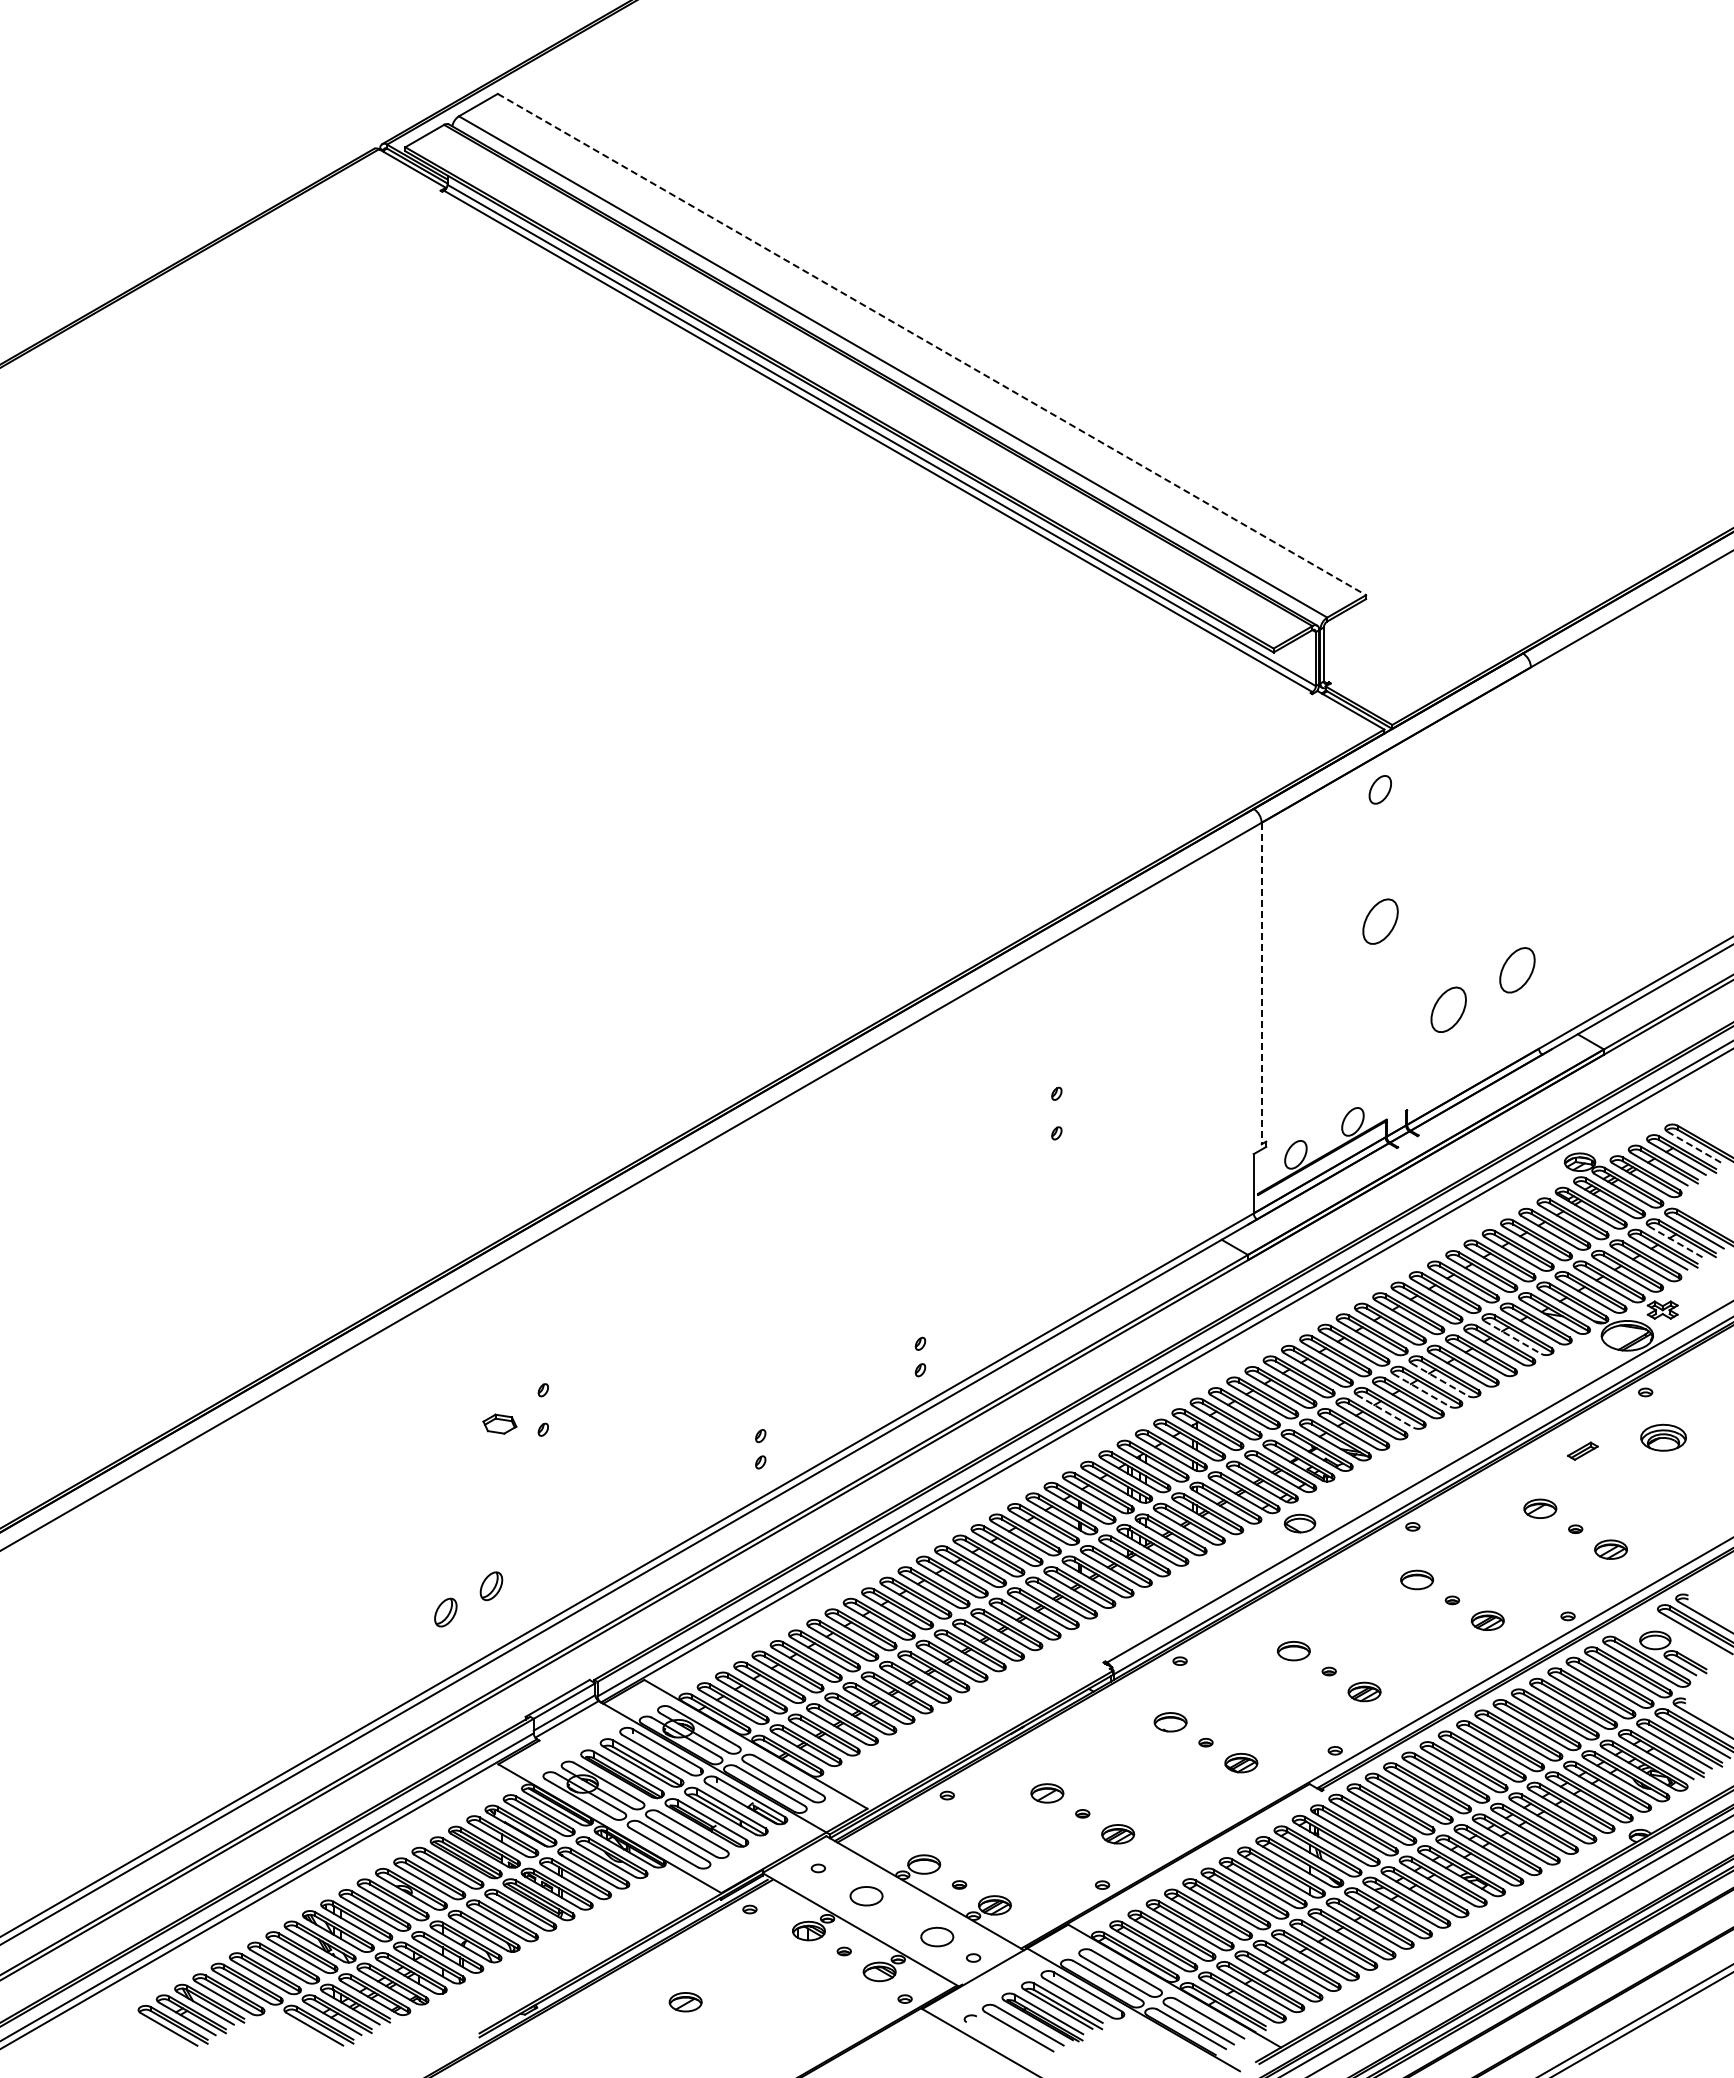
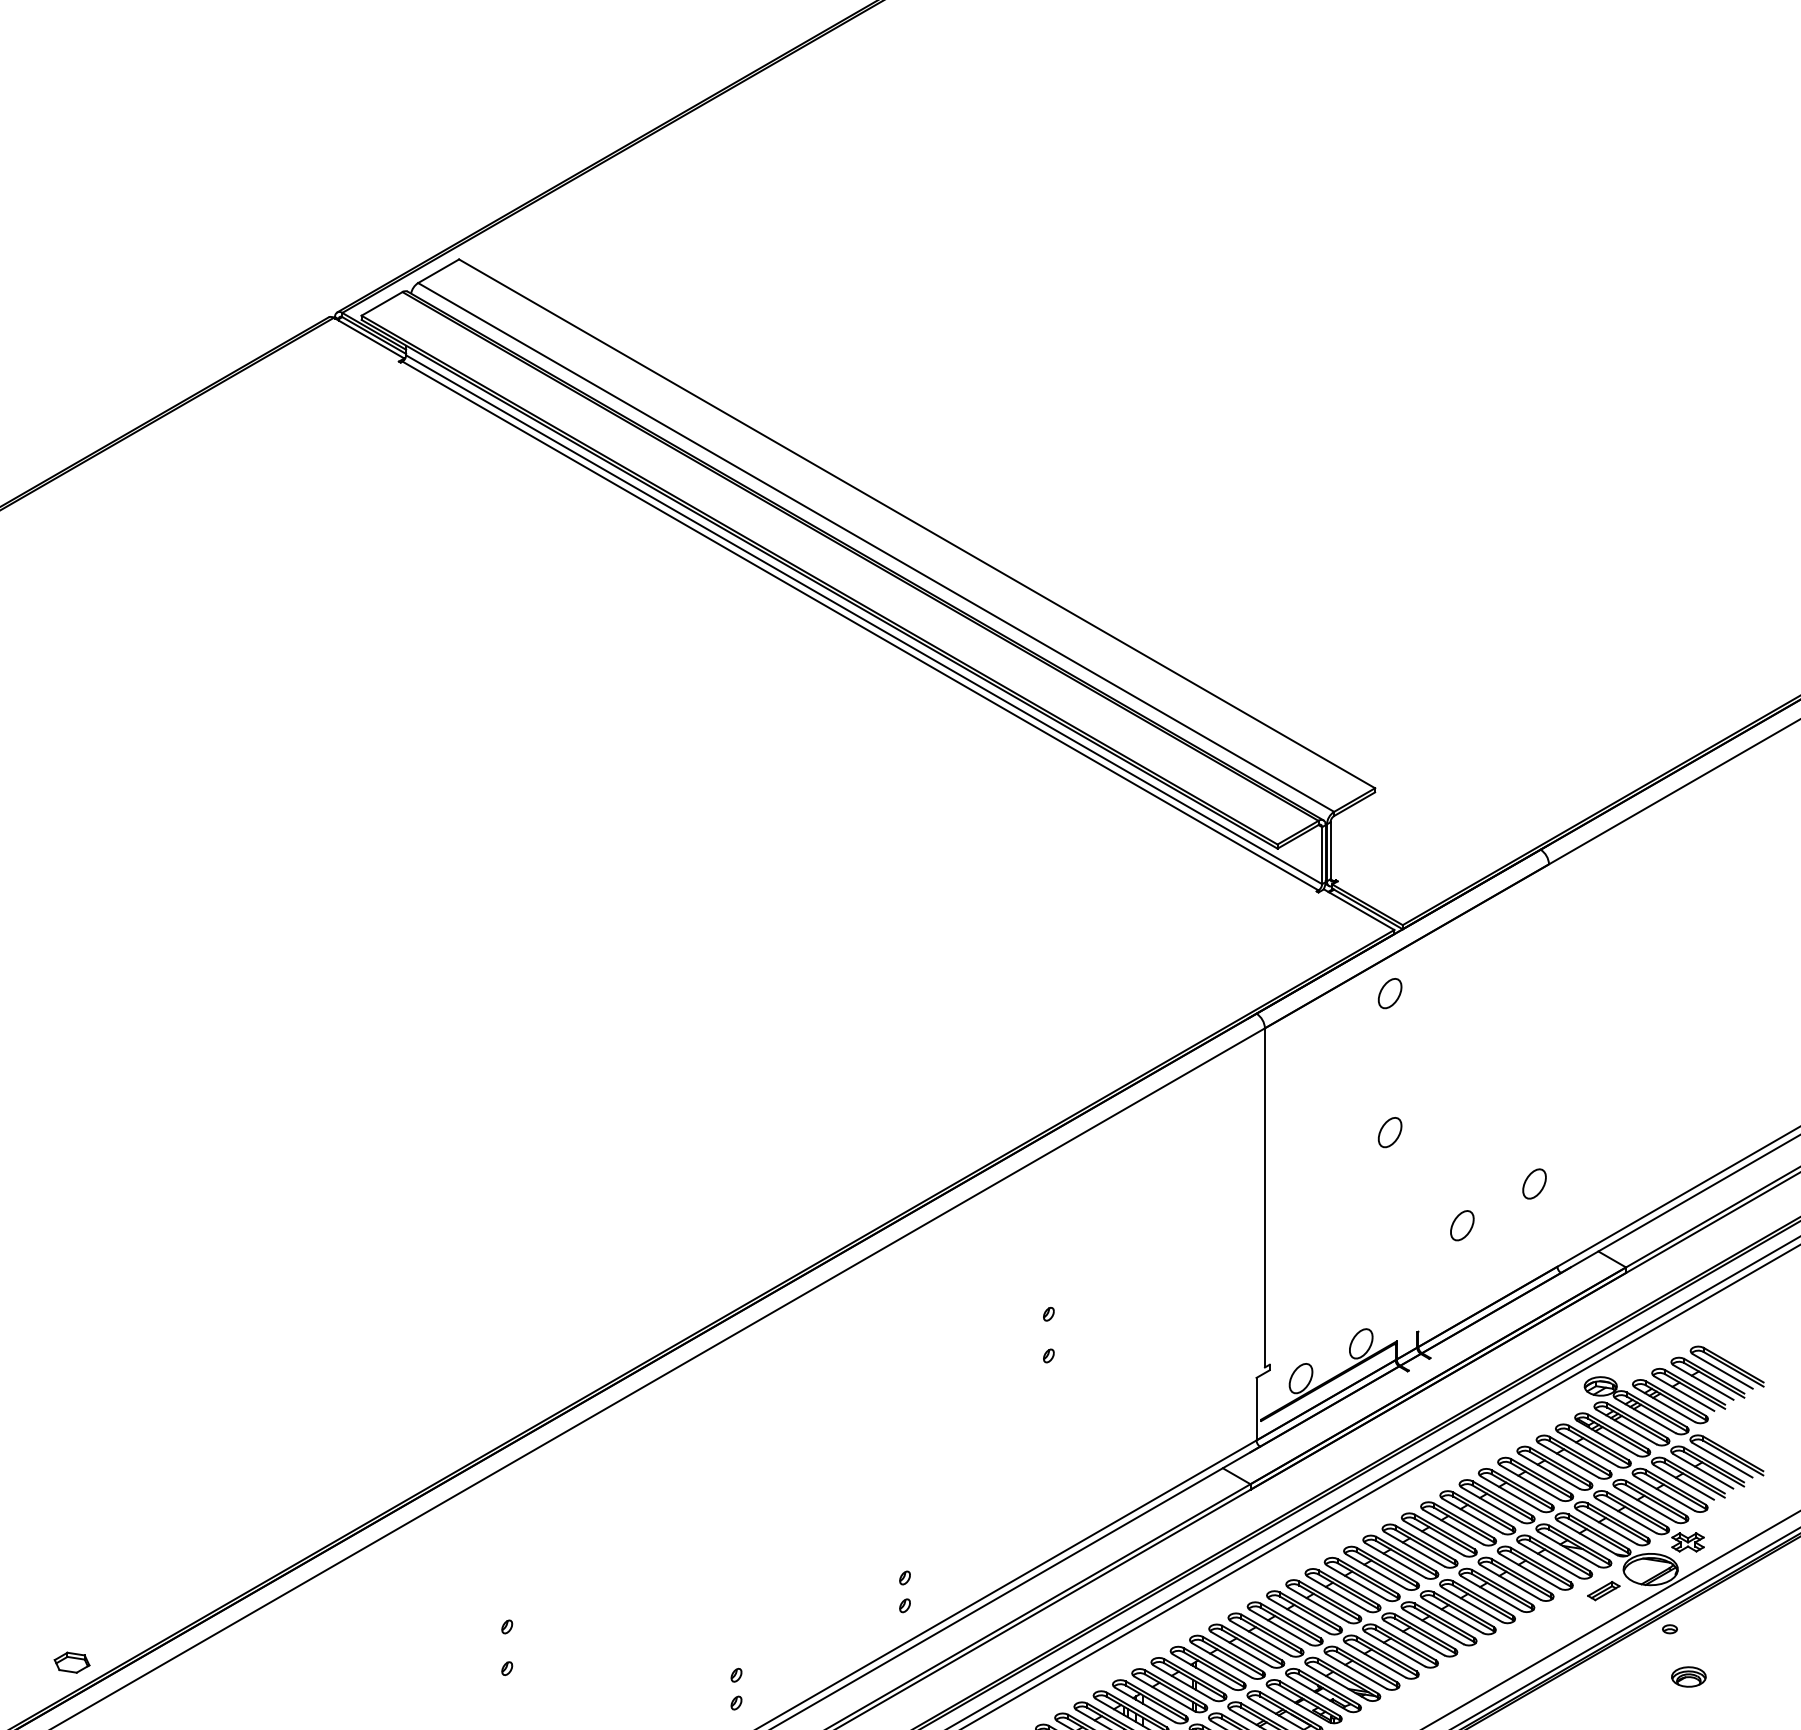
line: (932, 344) -> (917, 523), dashed -> solid
part: (1379, 921) -> (1389, 1132), size x0.62
part: (1516, 970) -> (1533, 1184), size x0.62
line: (1261, 983) -> (1264, 1197), dashed -> solid
part: (1448, 1009) -> (1462, 1225), size x0.62
line: (1695, 1148) -> (1722, 1371), dashed -> solid
line: (1677, 1242) -> (1703, 1471), dashed -> solid
line: (1512, 1337) -> (1529, 1571), dashed -> solid
line: (1439, 1379) -> (1452, 1615), dashed -> solid
line: (1421, 1390) -> (1433, 1627), dashed -> solid
line: (1385, 1411) -> (1395, 1649), dashed -> solid
part: (499, 1423) -> (71, 1662), moved
part: (1663, 1437) -> (1688, 1676), size x0.71
part: (1582, 1450) -> (1603, 1590), moved

